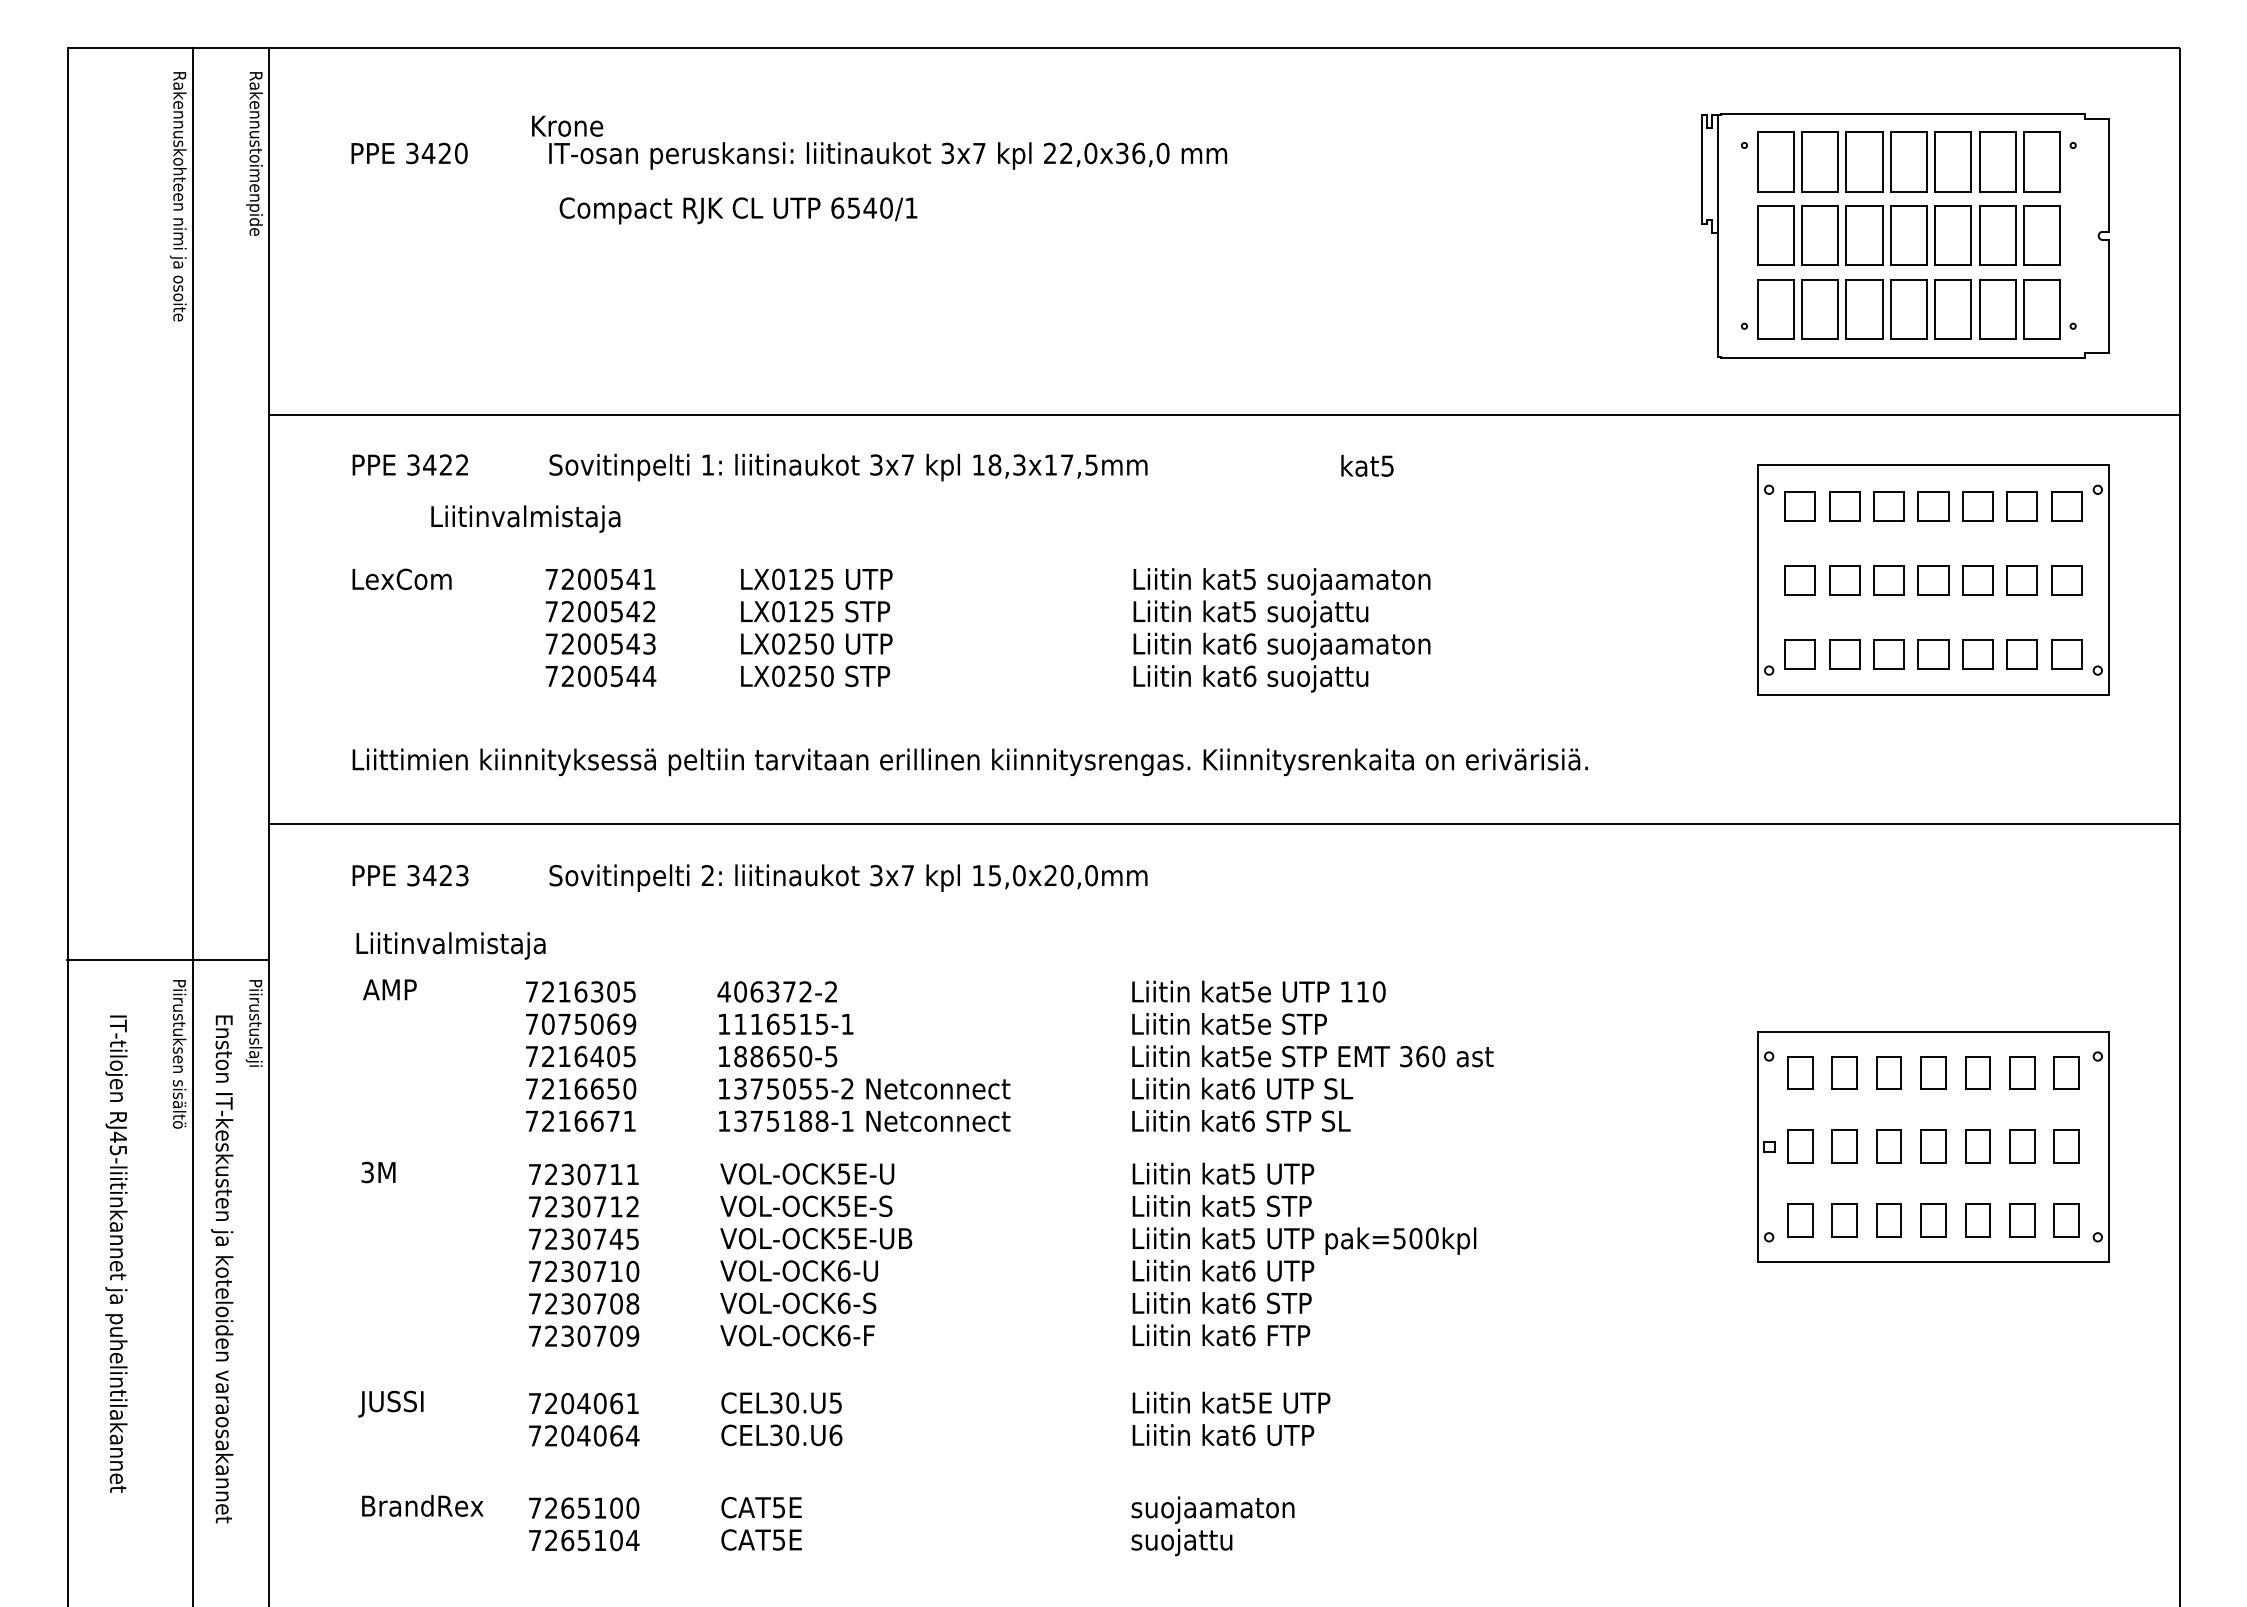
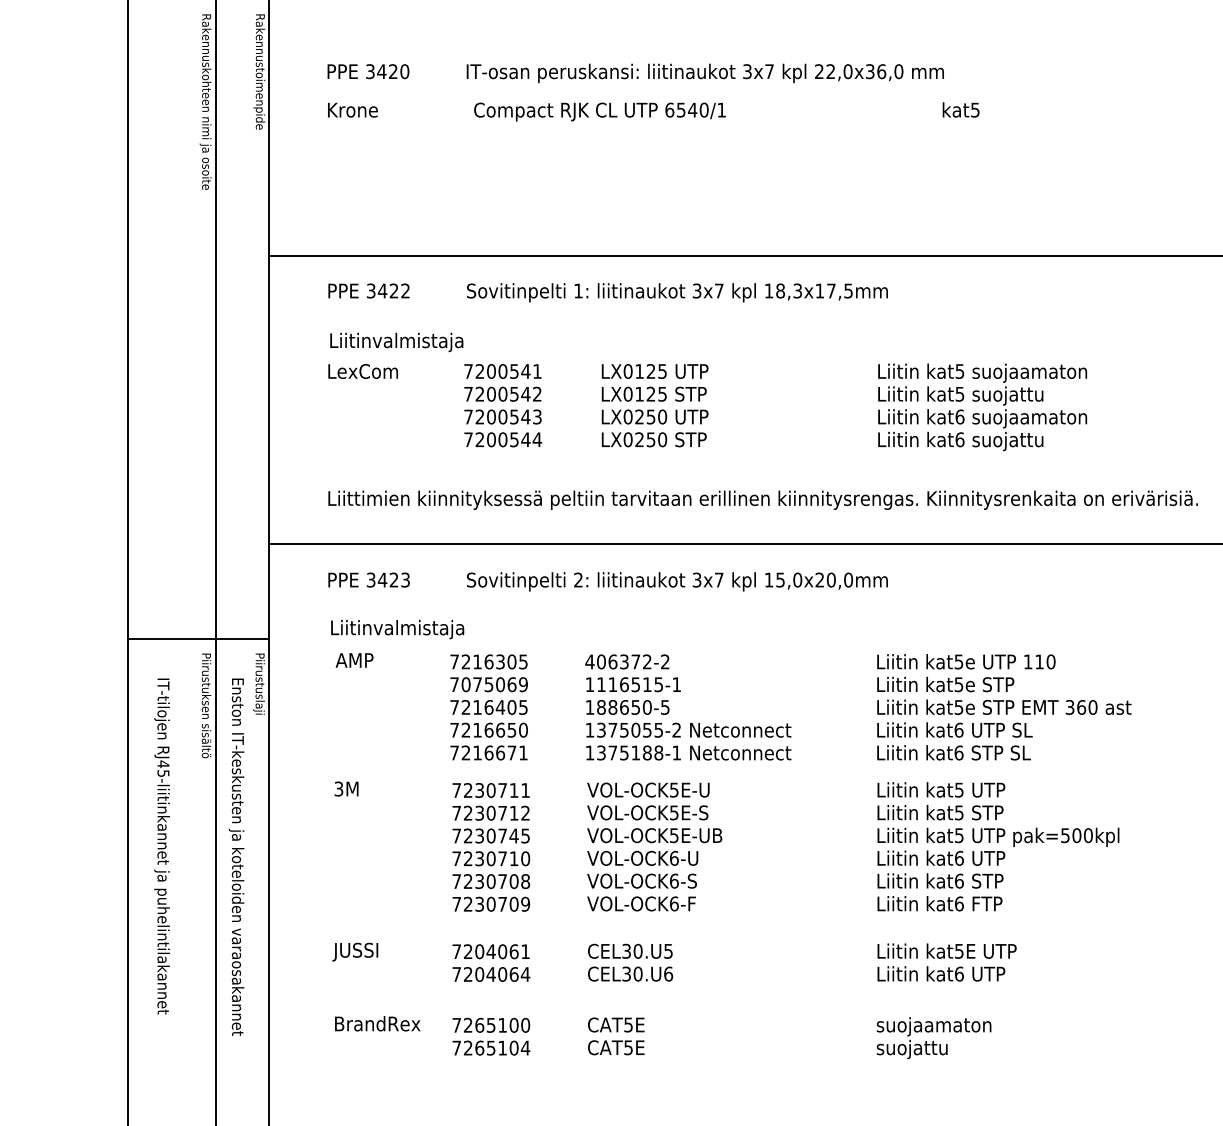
text: (567, 125) -> (352, 109), moved
text: (1367, 465) -> (961, 109), moved
text: (525, 518) -> (396, 342), moved

